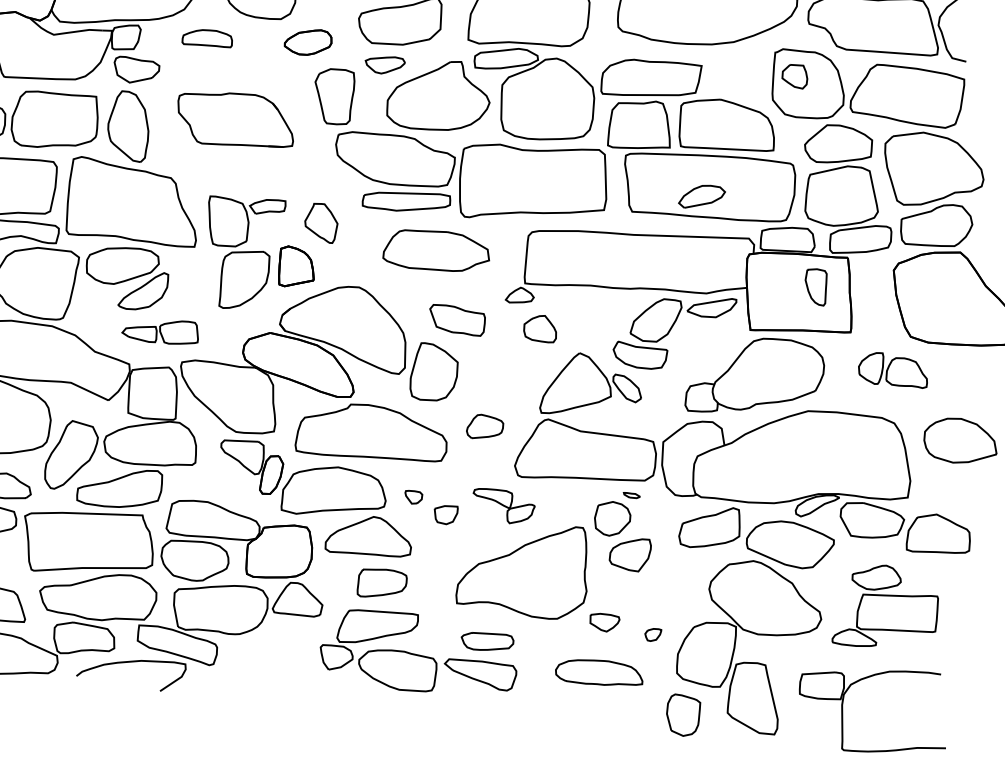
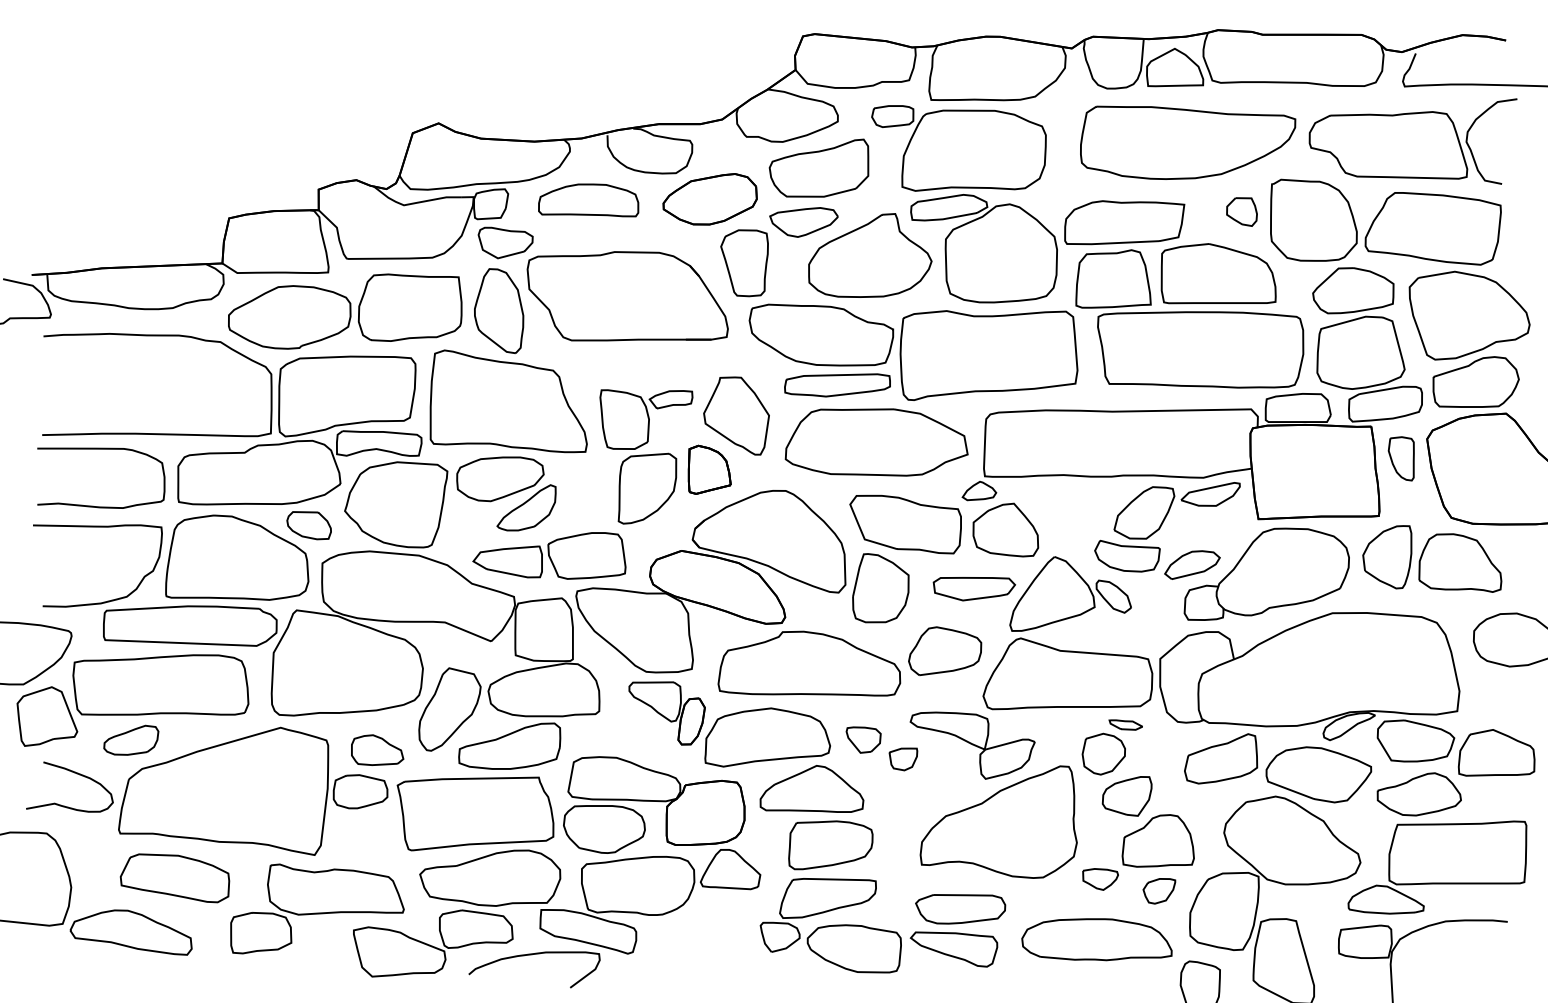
part: (207, 38) -> (588, 200), size x1.67
part: (307, 42) -> (709, 199), size x1.67
part: (384, 65) -> (803, 222), size x1.43
part: (794, 76) -> (1241, 211), moved
part: (235, 119) -> (627, 296), size x1.43
part: (702, 196) -> (1192, 564), moved
part: (321, 222) -> (736, 415), size x1.67
part: (436, 250) -> (876, 442), size x1.43
part: (815, 286) -> (1400, 458), moved
part: (457, 320) -> (905, 524), size x1.67
part: (540, 328) -> (1005, 529), size x1.67
part: (160, 331) -> (549, 555), size x1.67
part: (893, 369) -> (1432, 558), size x1.67
part: (511, 376) -> (974, 589), added
part: (485, 426) -> (945, 650), size x1.67
part: (631, 495) -> (1125, 724), size x1.67
part: (413, 496) -> (863, 739), size x1.67
part: (503, 506) -> (972, 745), size x1.67
part: (381, 583) -> (830, 845), size x1.43
part: (653, 592) -> (1157, 840), added
part: (885, 606) -> (1437, 843), size x1.43
part: (653, 635) -> (1159, 891), size x1.67
part: (487, 642) -> (960, 909), size x1.43
part: (598, 672) -> (1096, 939), size x1.43

